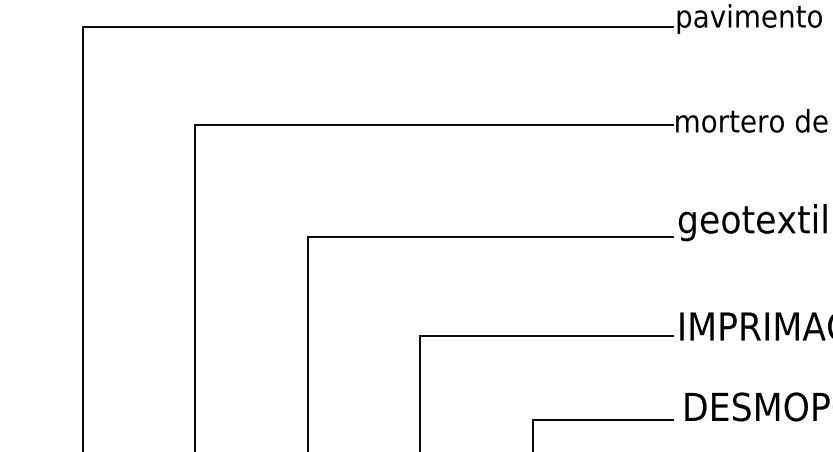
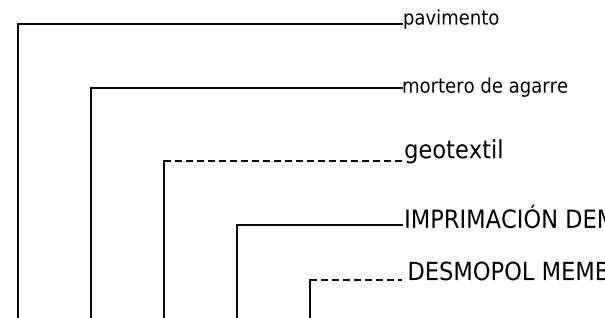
line: (491, 236) -> (283, 160), solid -> dashed
line: (603, 420) -> (356, 279), solid -> dashed

